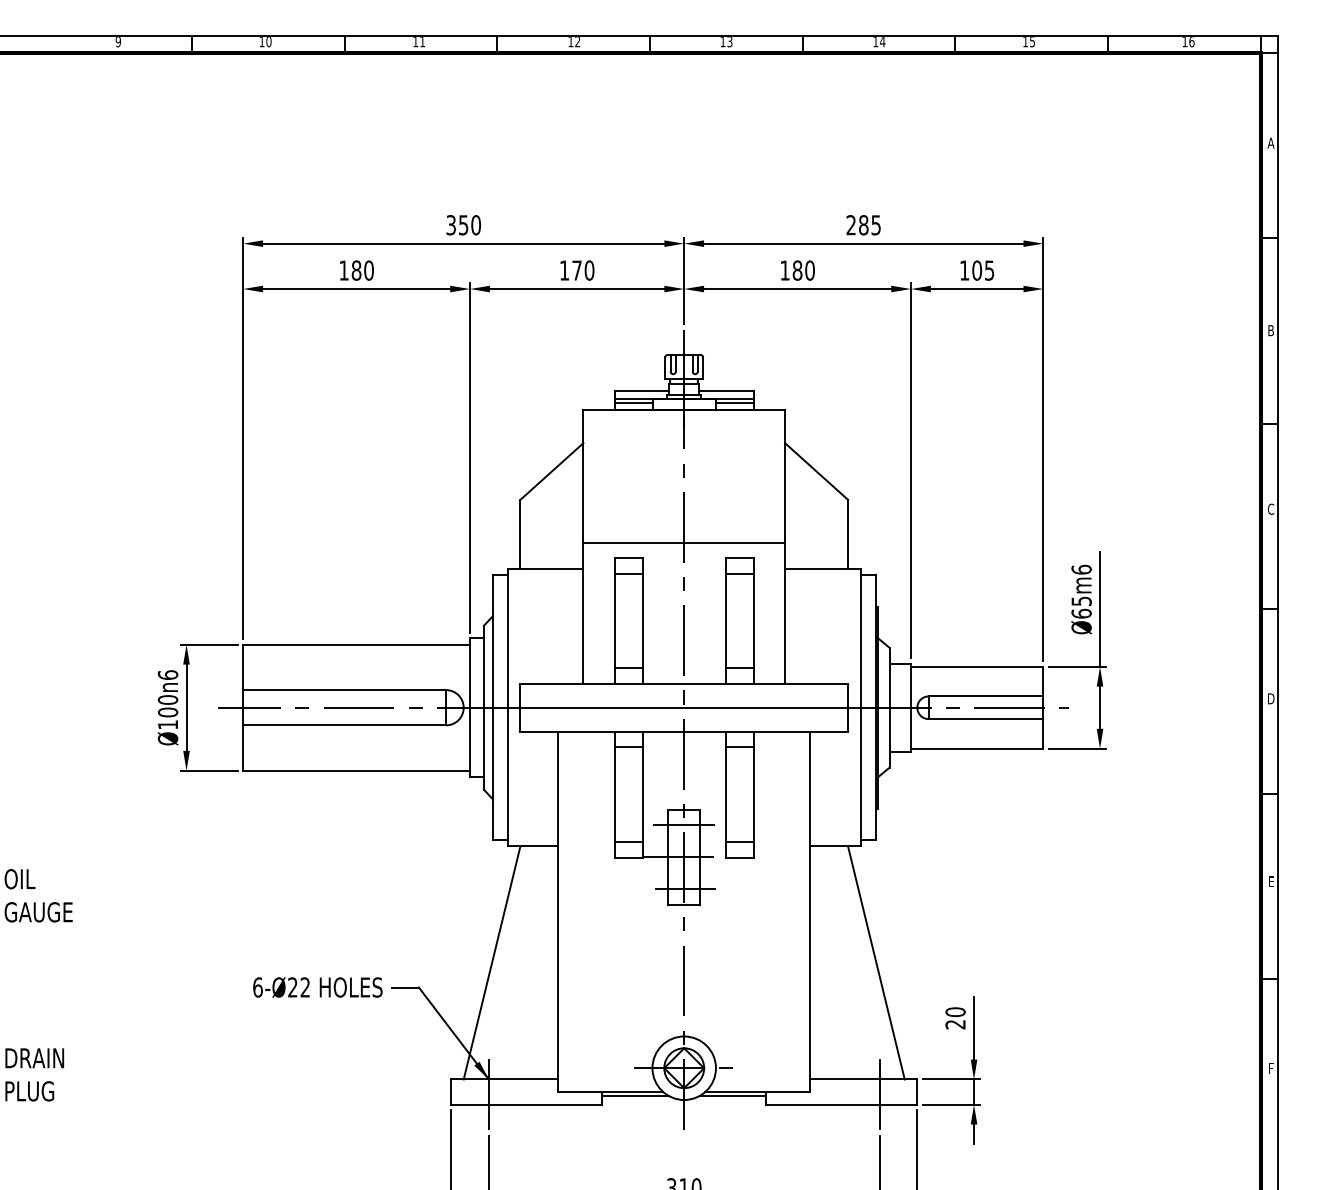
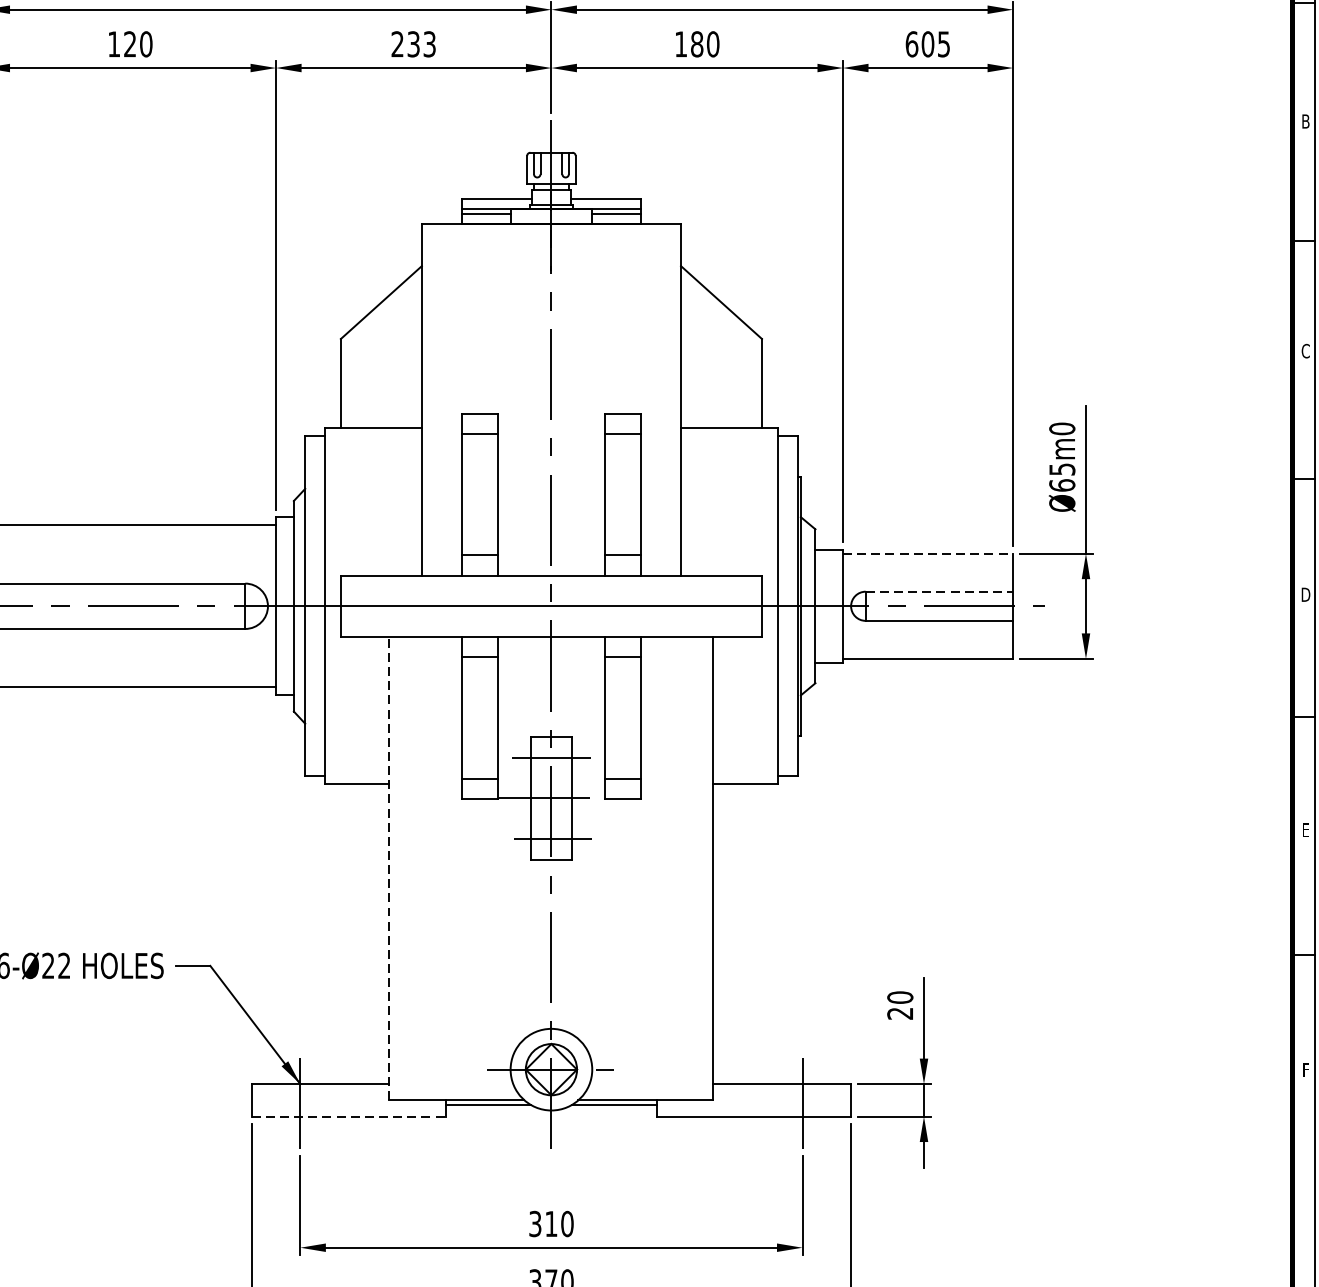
text: (356, 270) -> (130, 44), 180 -> 120
text: (576, 270) -> (412, 44), 170 -> 233
text: (964, 270) -> (911, 44), 105 -> 605
line: (684, 543) -> (551, 395), removed
text: (1081, 569) -> (1062, 428), Ø65m6 -> Ø65m0
line: (977, 666) -> (928, 553), solid -> dashed
line: (986, 696) -> (940, 591), solid -> dashed
line: (558, 911) -> (389, 868), solid -> dashed
line: (491, 962) -> (303, 933), removed
line: (876, 962) -> (798, 933), removed
line: (526, 1104) -> (348, 1116), solid -> dashed

